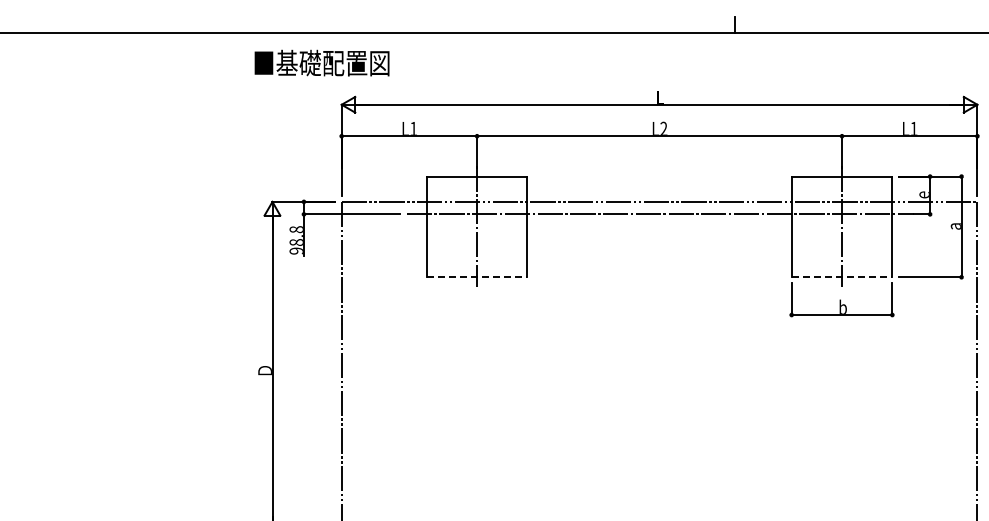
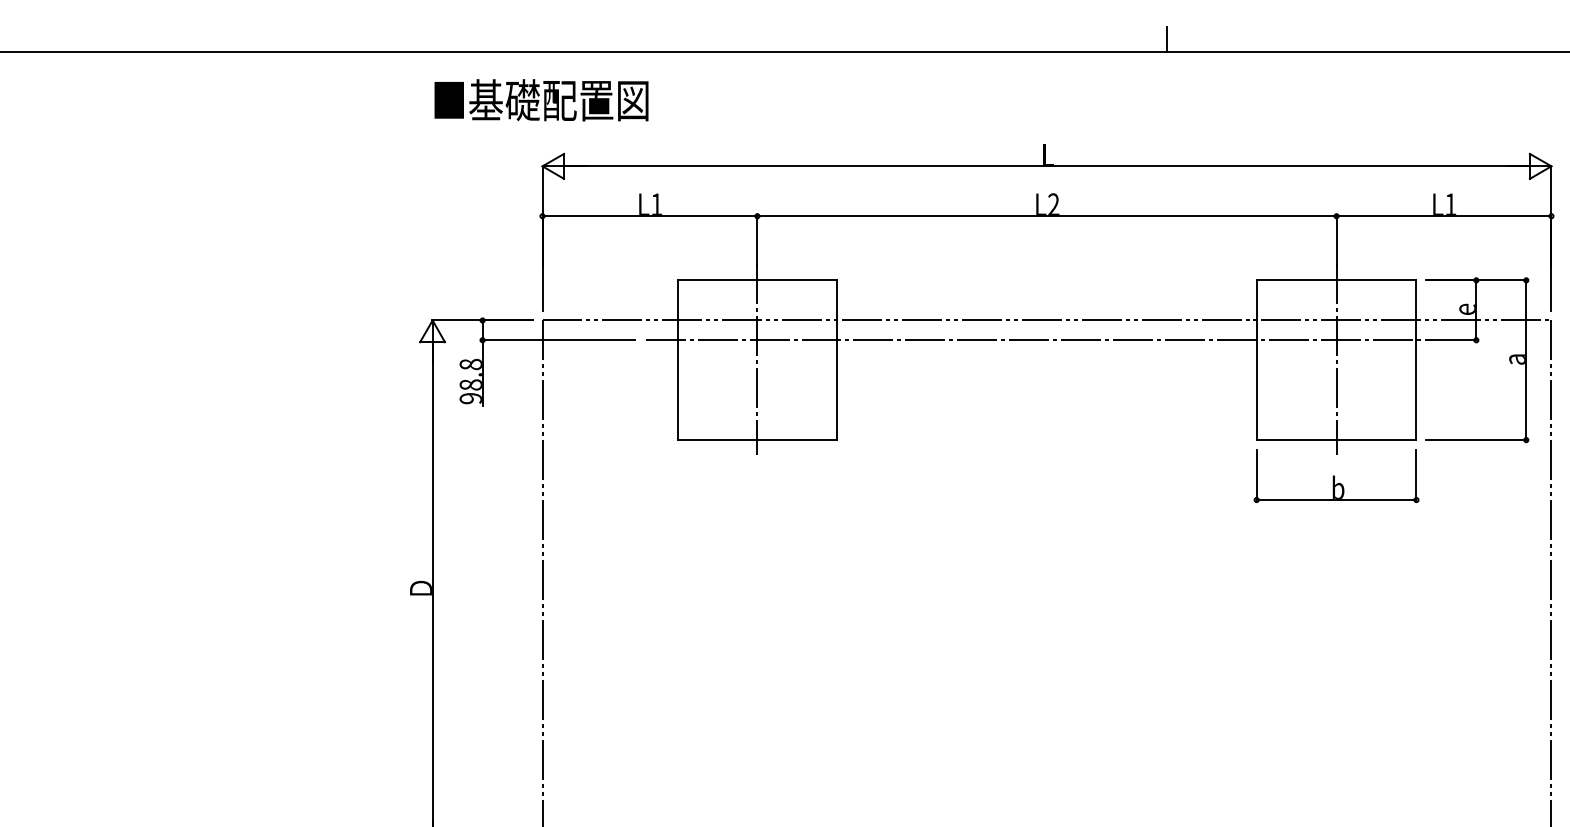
text: (321, 62) -> (540, 99), moved
line: (477, 277) -> (758, 440), dashed -> solid
line: (842, 277) -> (1337, 440), dashed -> solid

